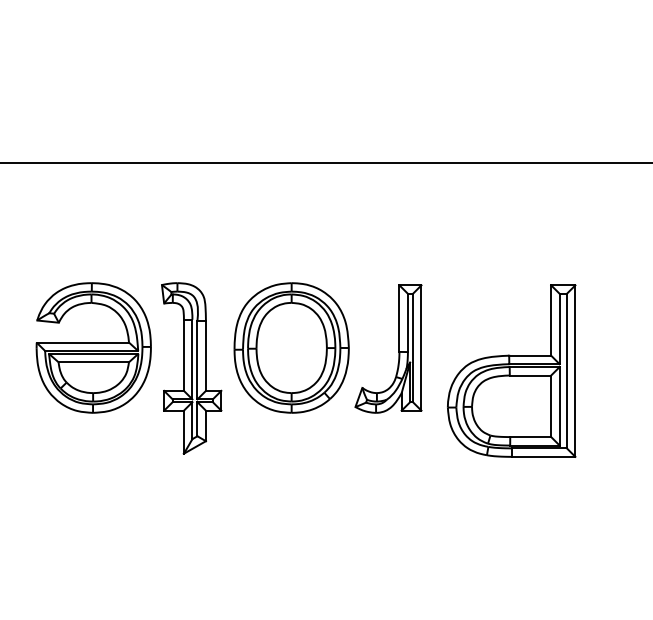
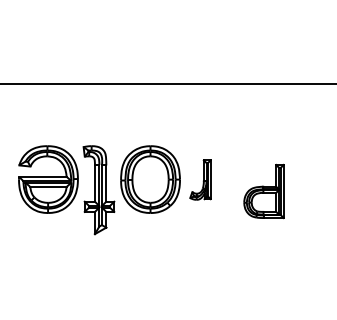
part: (388, 347) -> (200, 179), size x0.6
part: (510, 371) -> (263, 191), size x0.6

